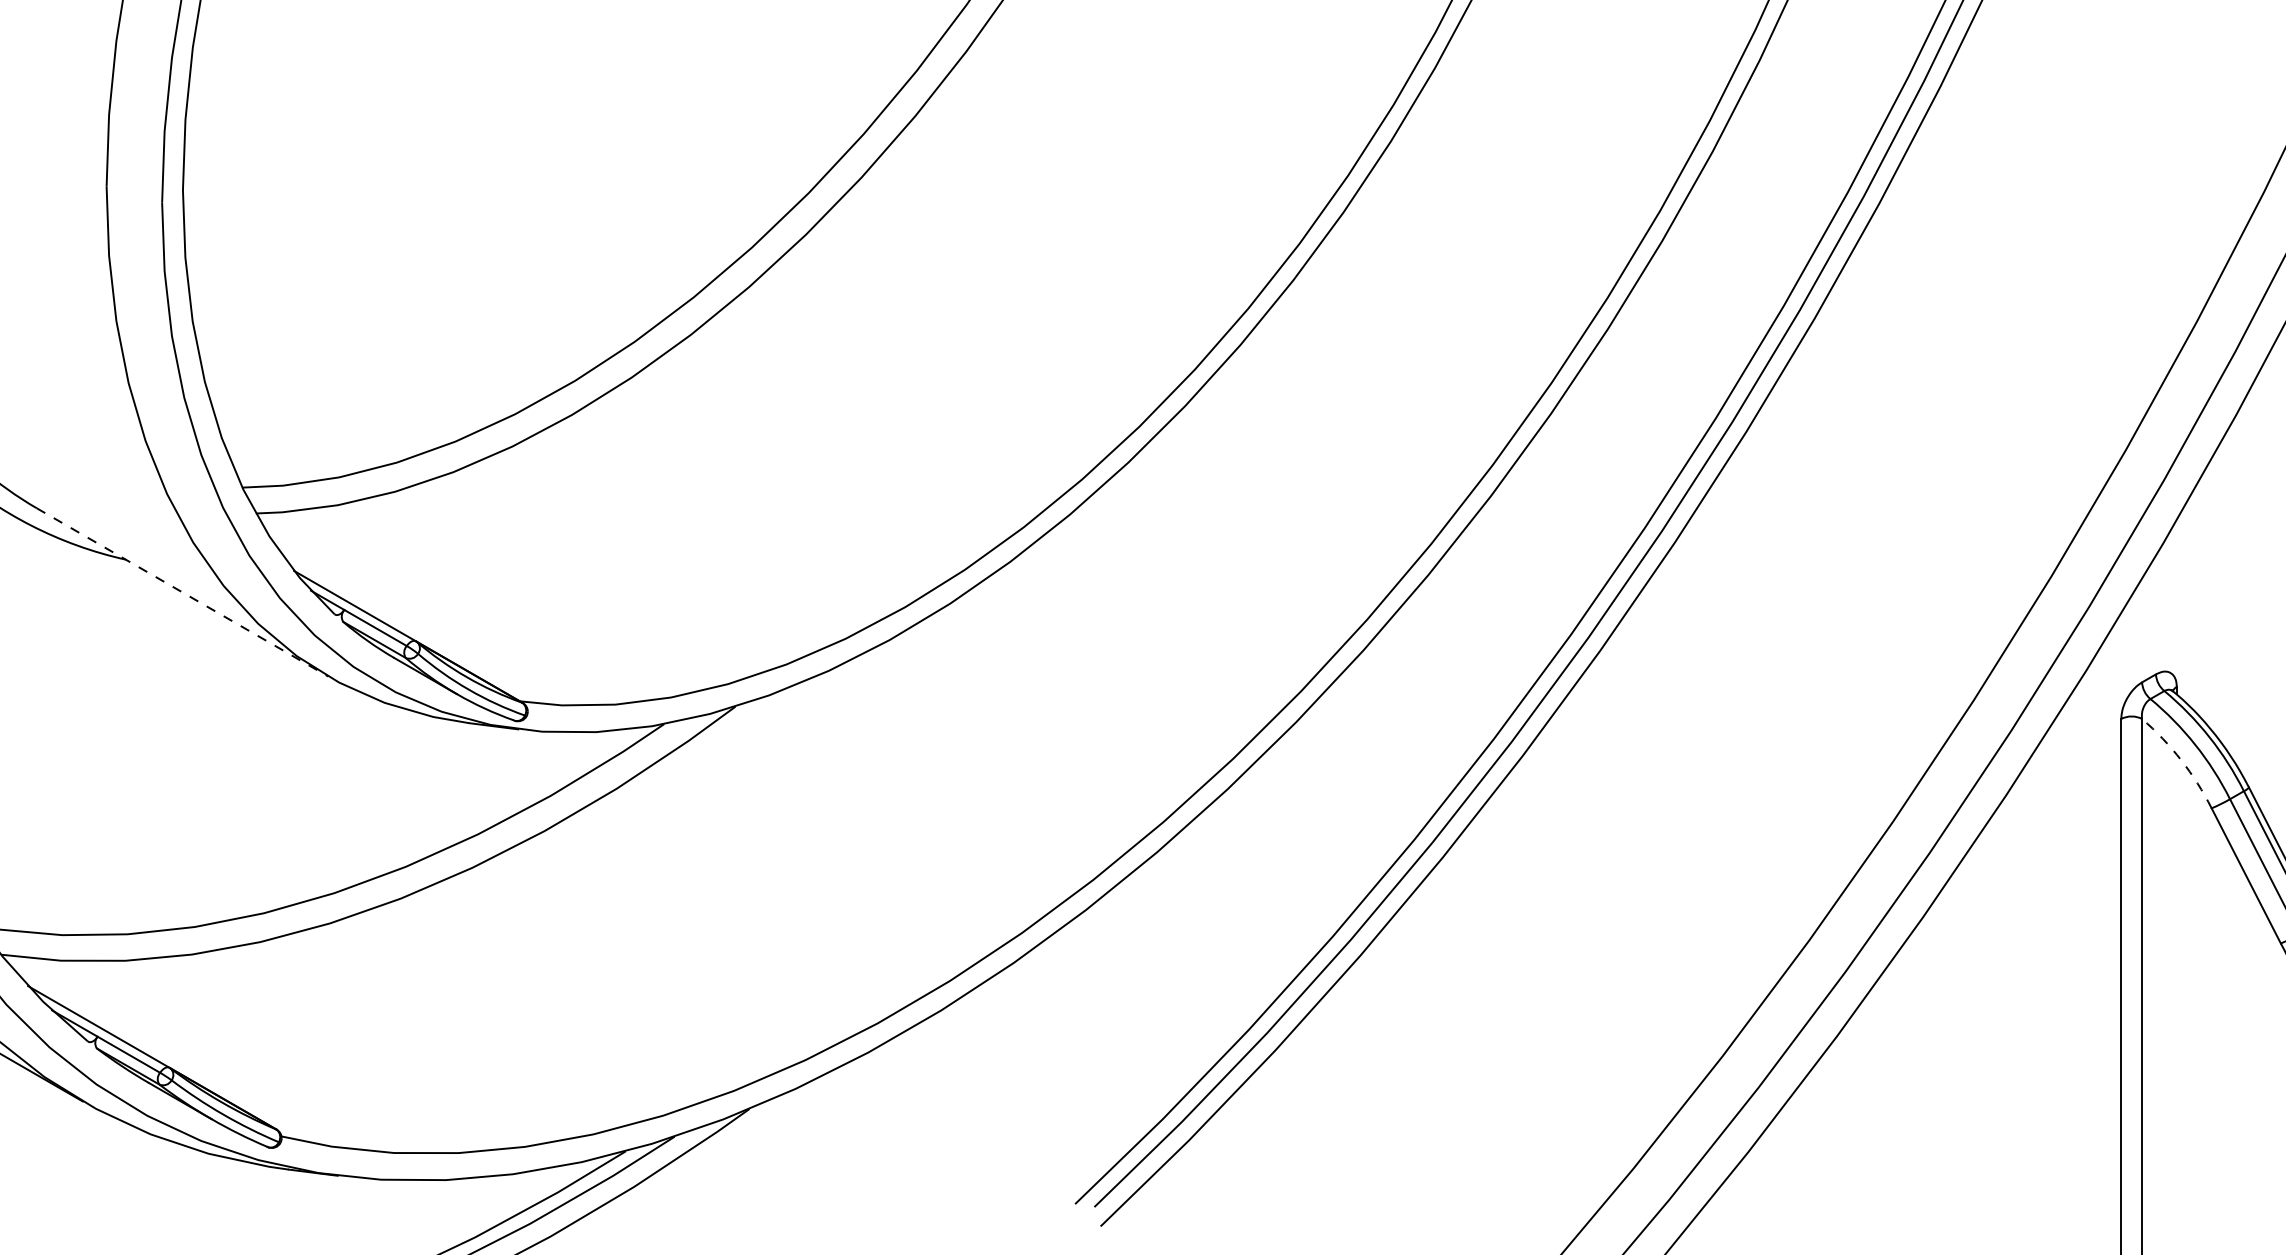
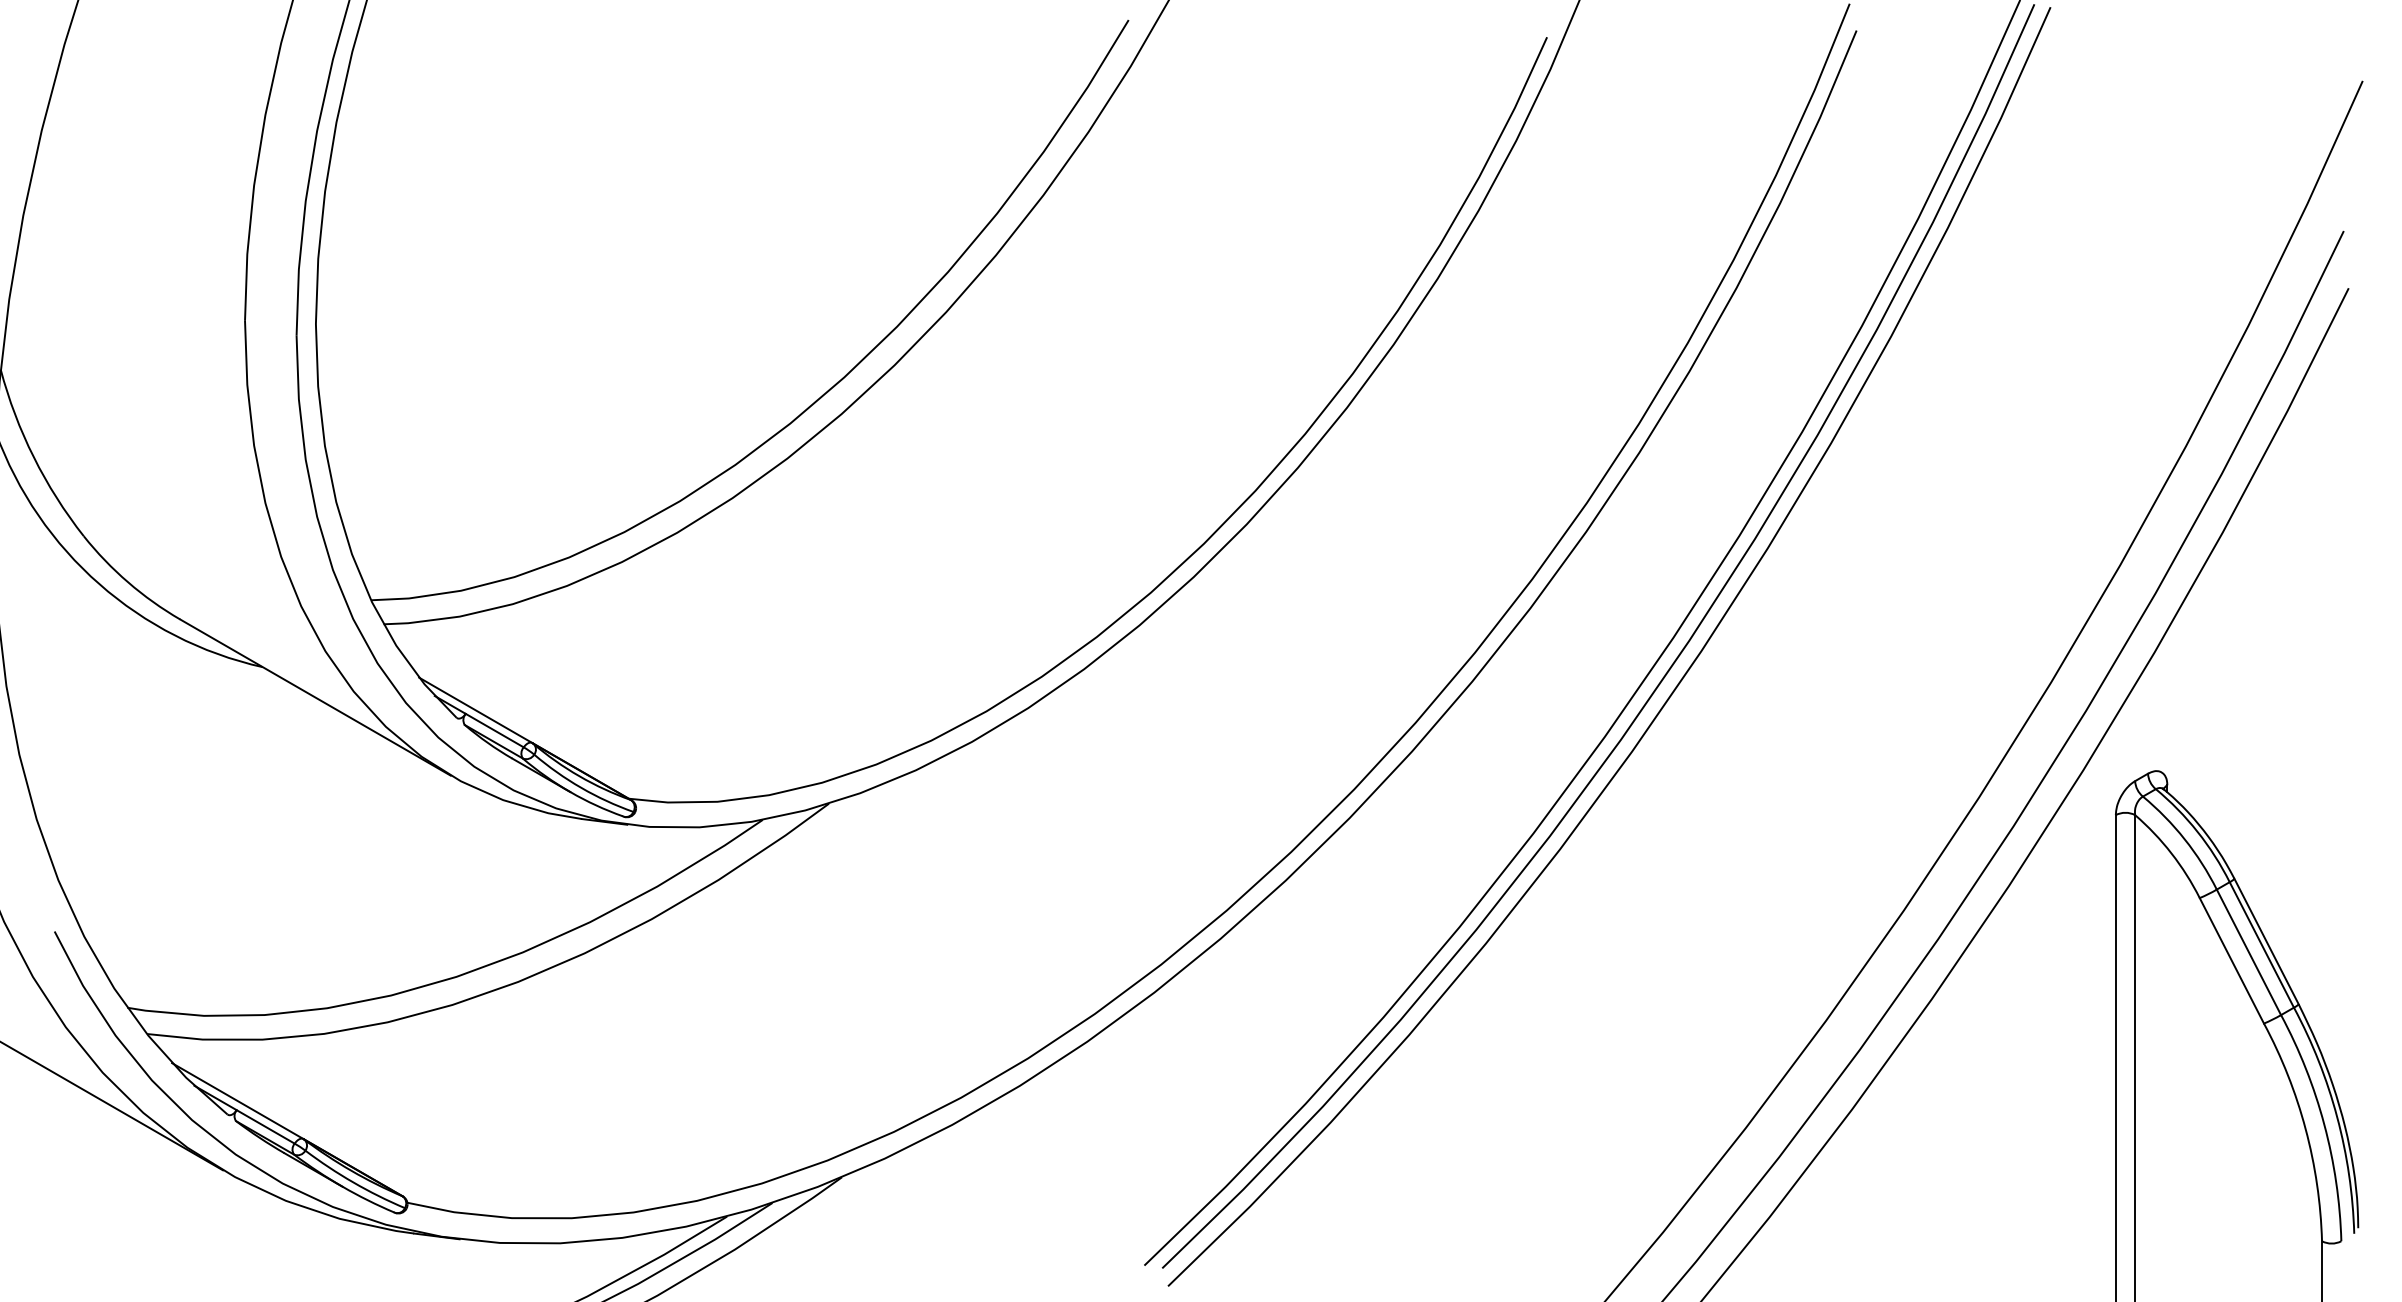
line: (182, 592) -> (315, 697), dashed -> solid
arc: (2181, 760) -> (2171, 853), dashed -> solid

